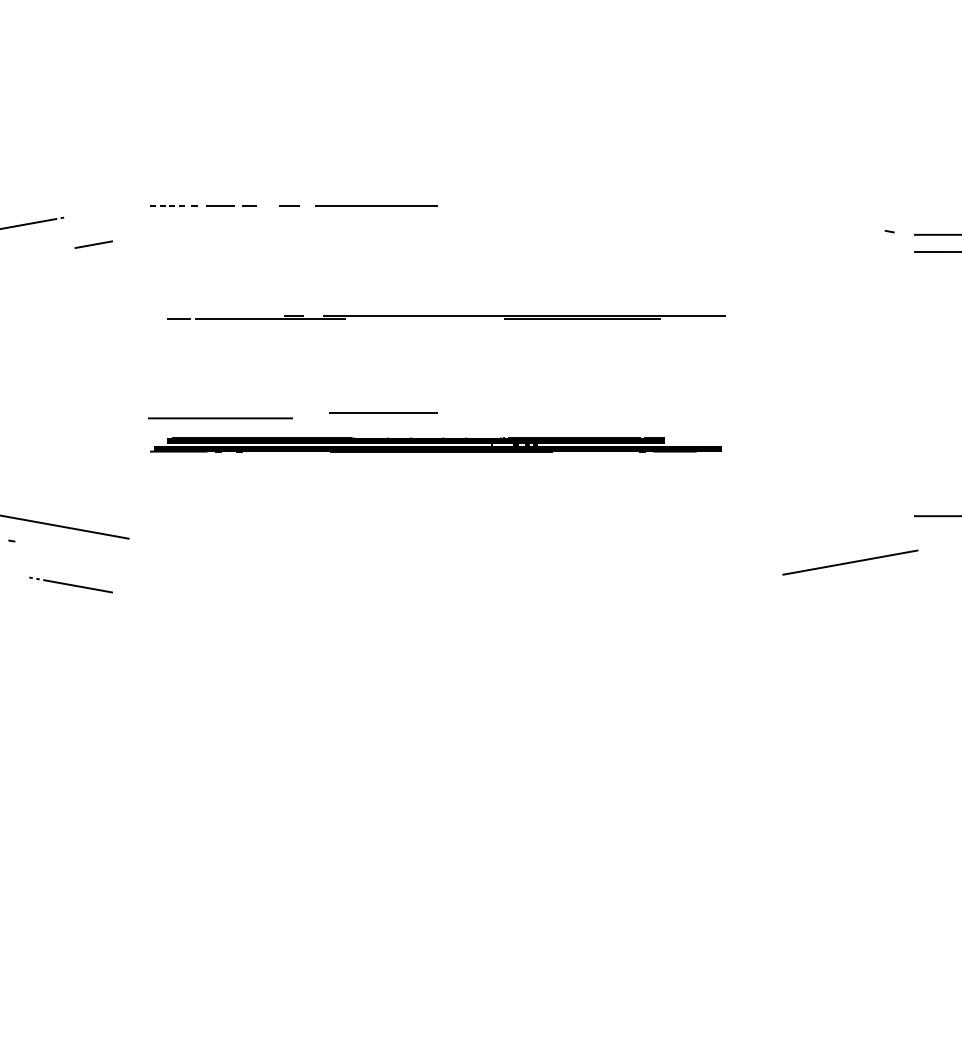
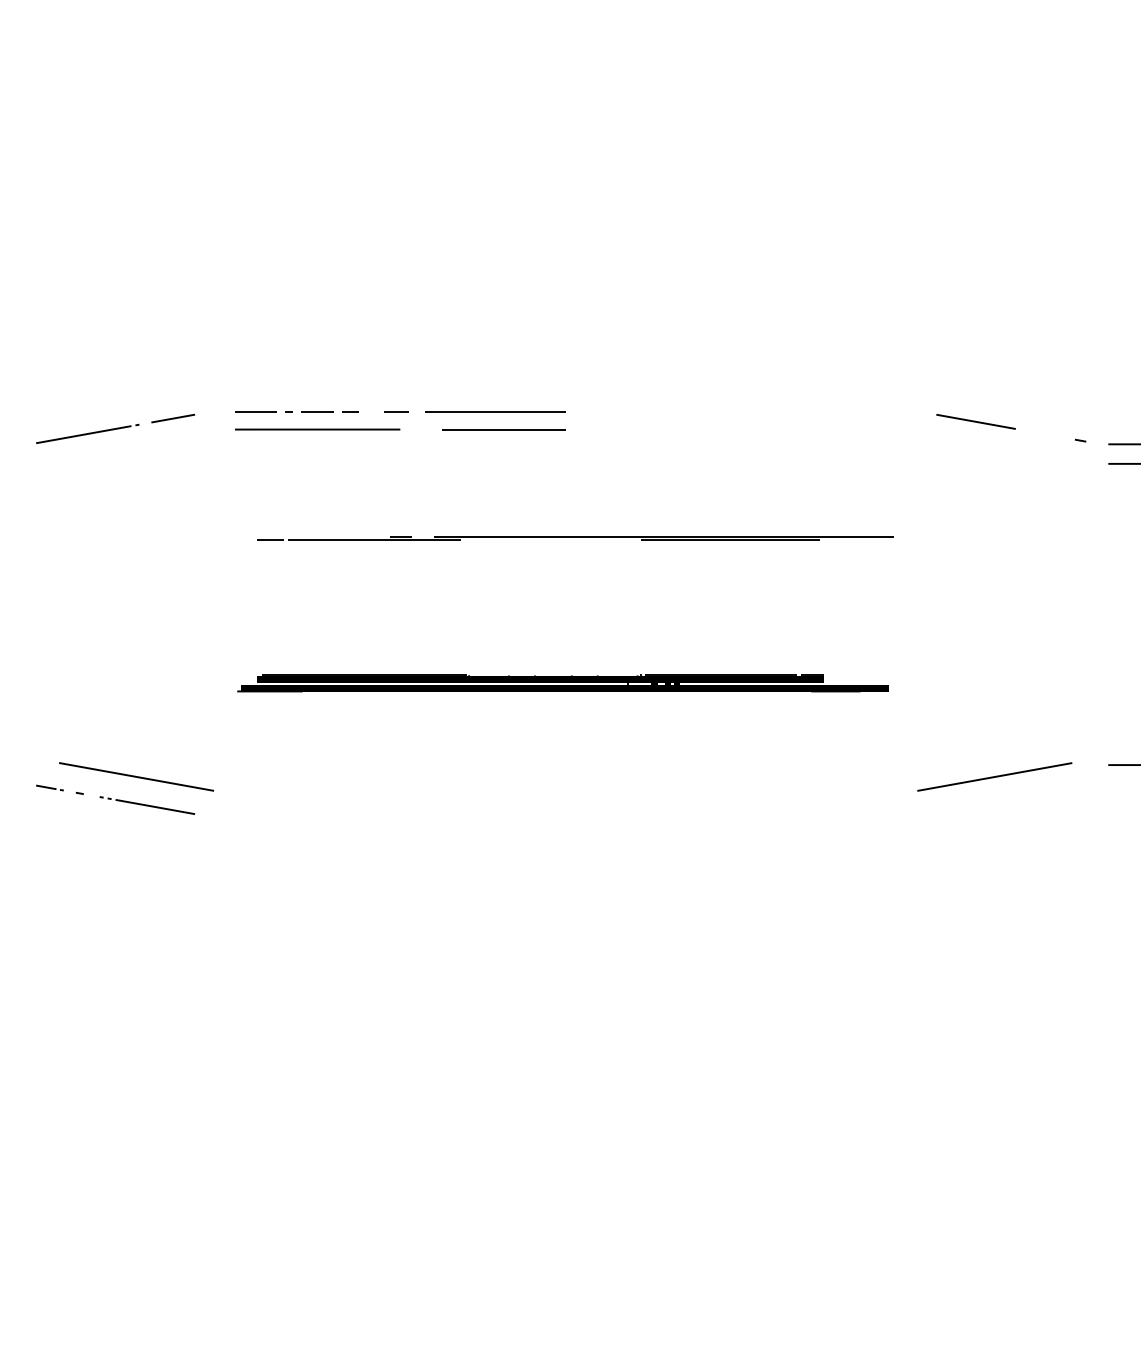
line: (166, 206) -> (256, 411), dashed -> solid
line: (797, 214) -> (975, 421), added
line: (94, 244) -> (173, 418), moved
line: (383, 413) -> (503, 429), moved
line: (220, 418) -> (317, 429), moved
line: (850, 562) -> (994, 776), moved
line: (71, 584) -> (147, 805), moved

